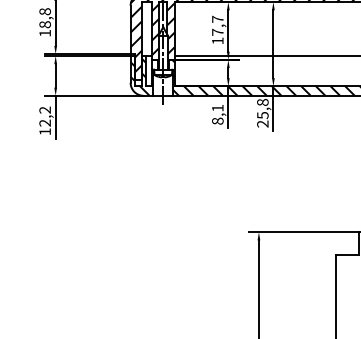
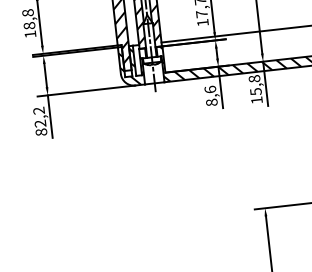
text: (217, 107) -> (209, 88), 8,1 -> 8,6
text: (262, 123) -> (256, 99), 25,8 -> 15,8
text: (44, 131) -> (40, 132), 12,2 -> 82,2

